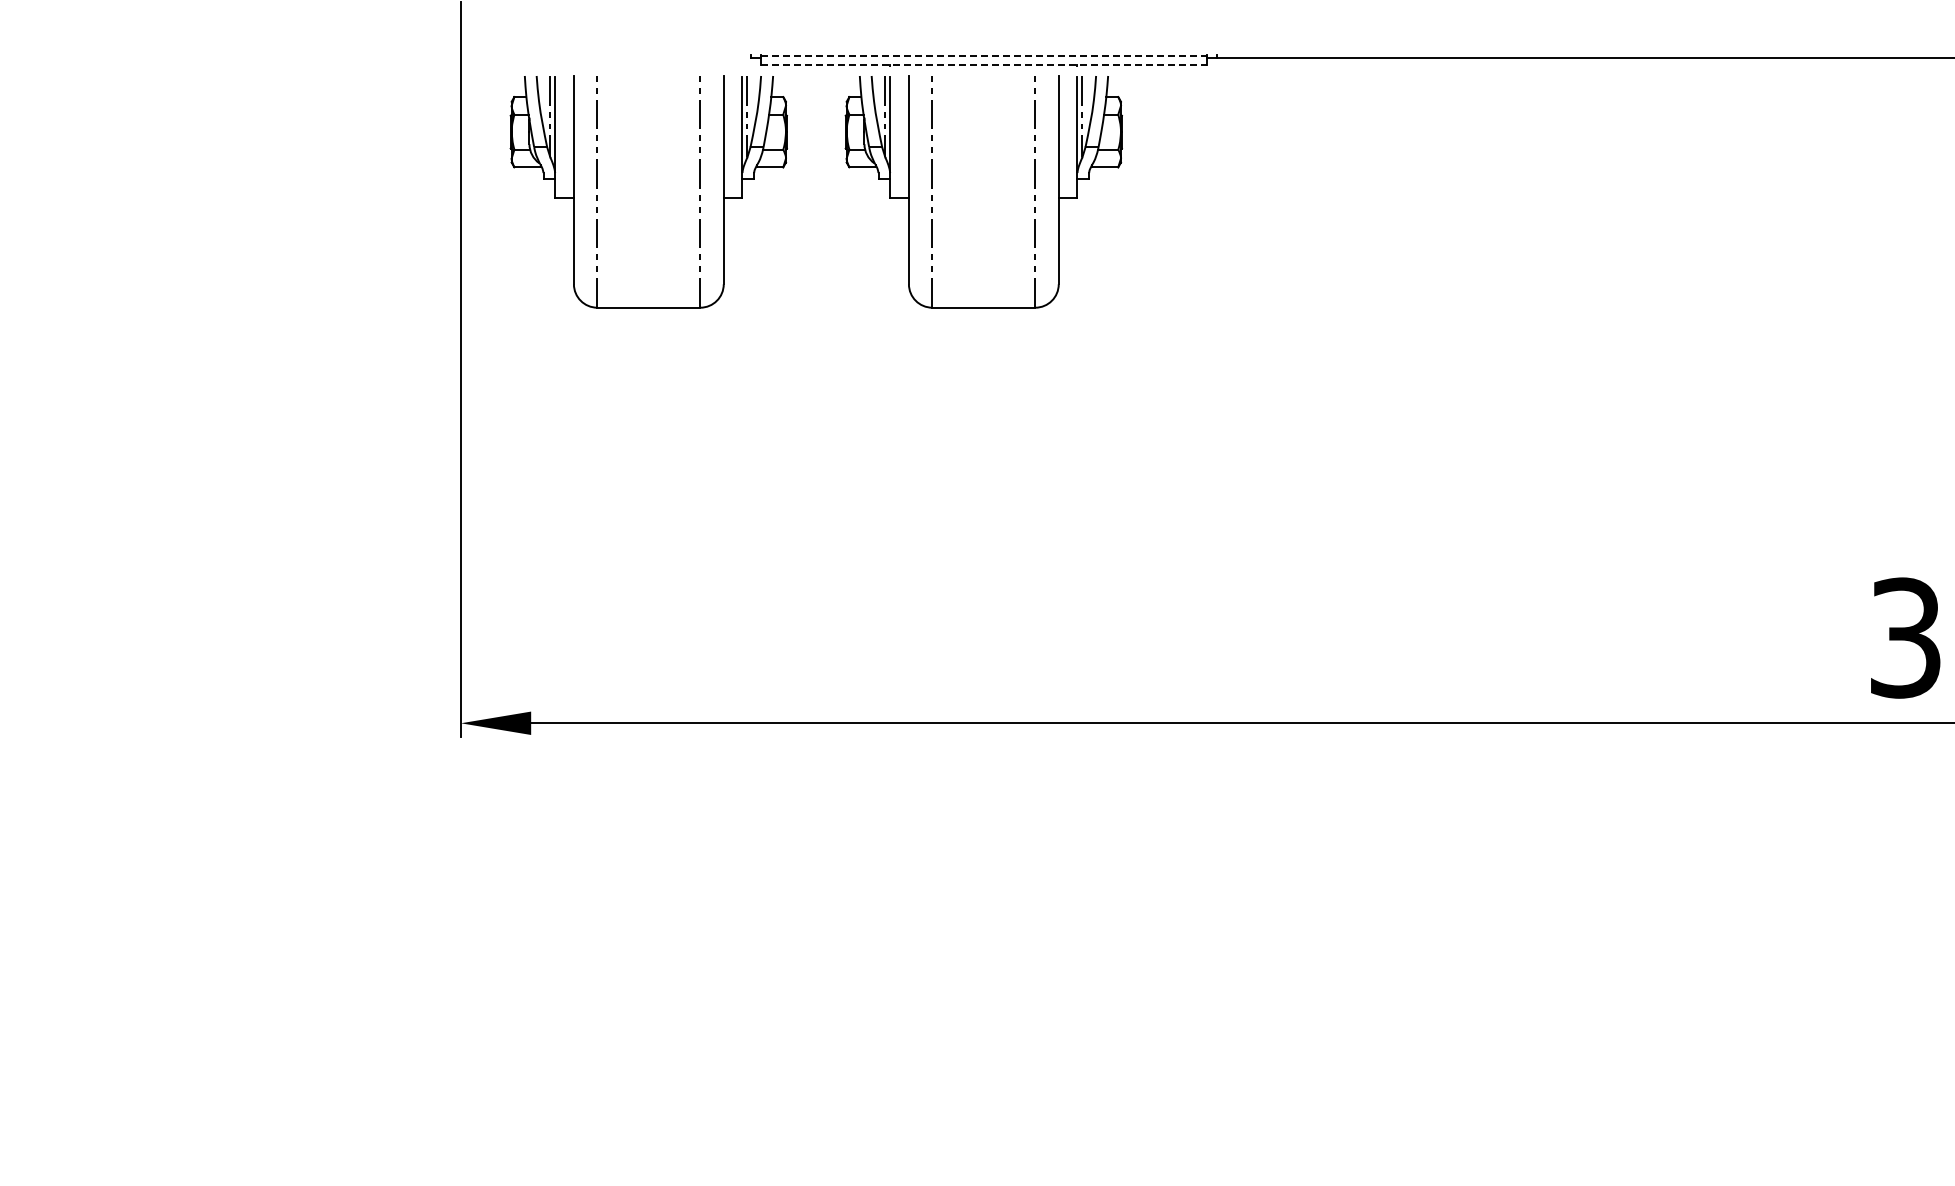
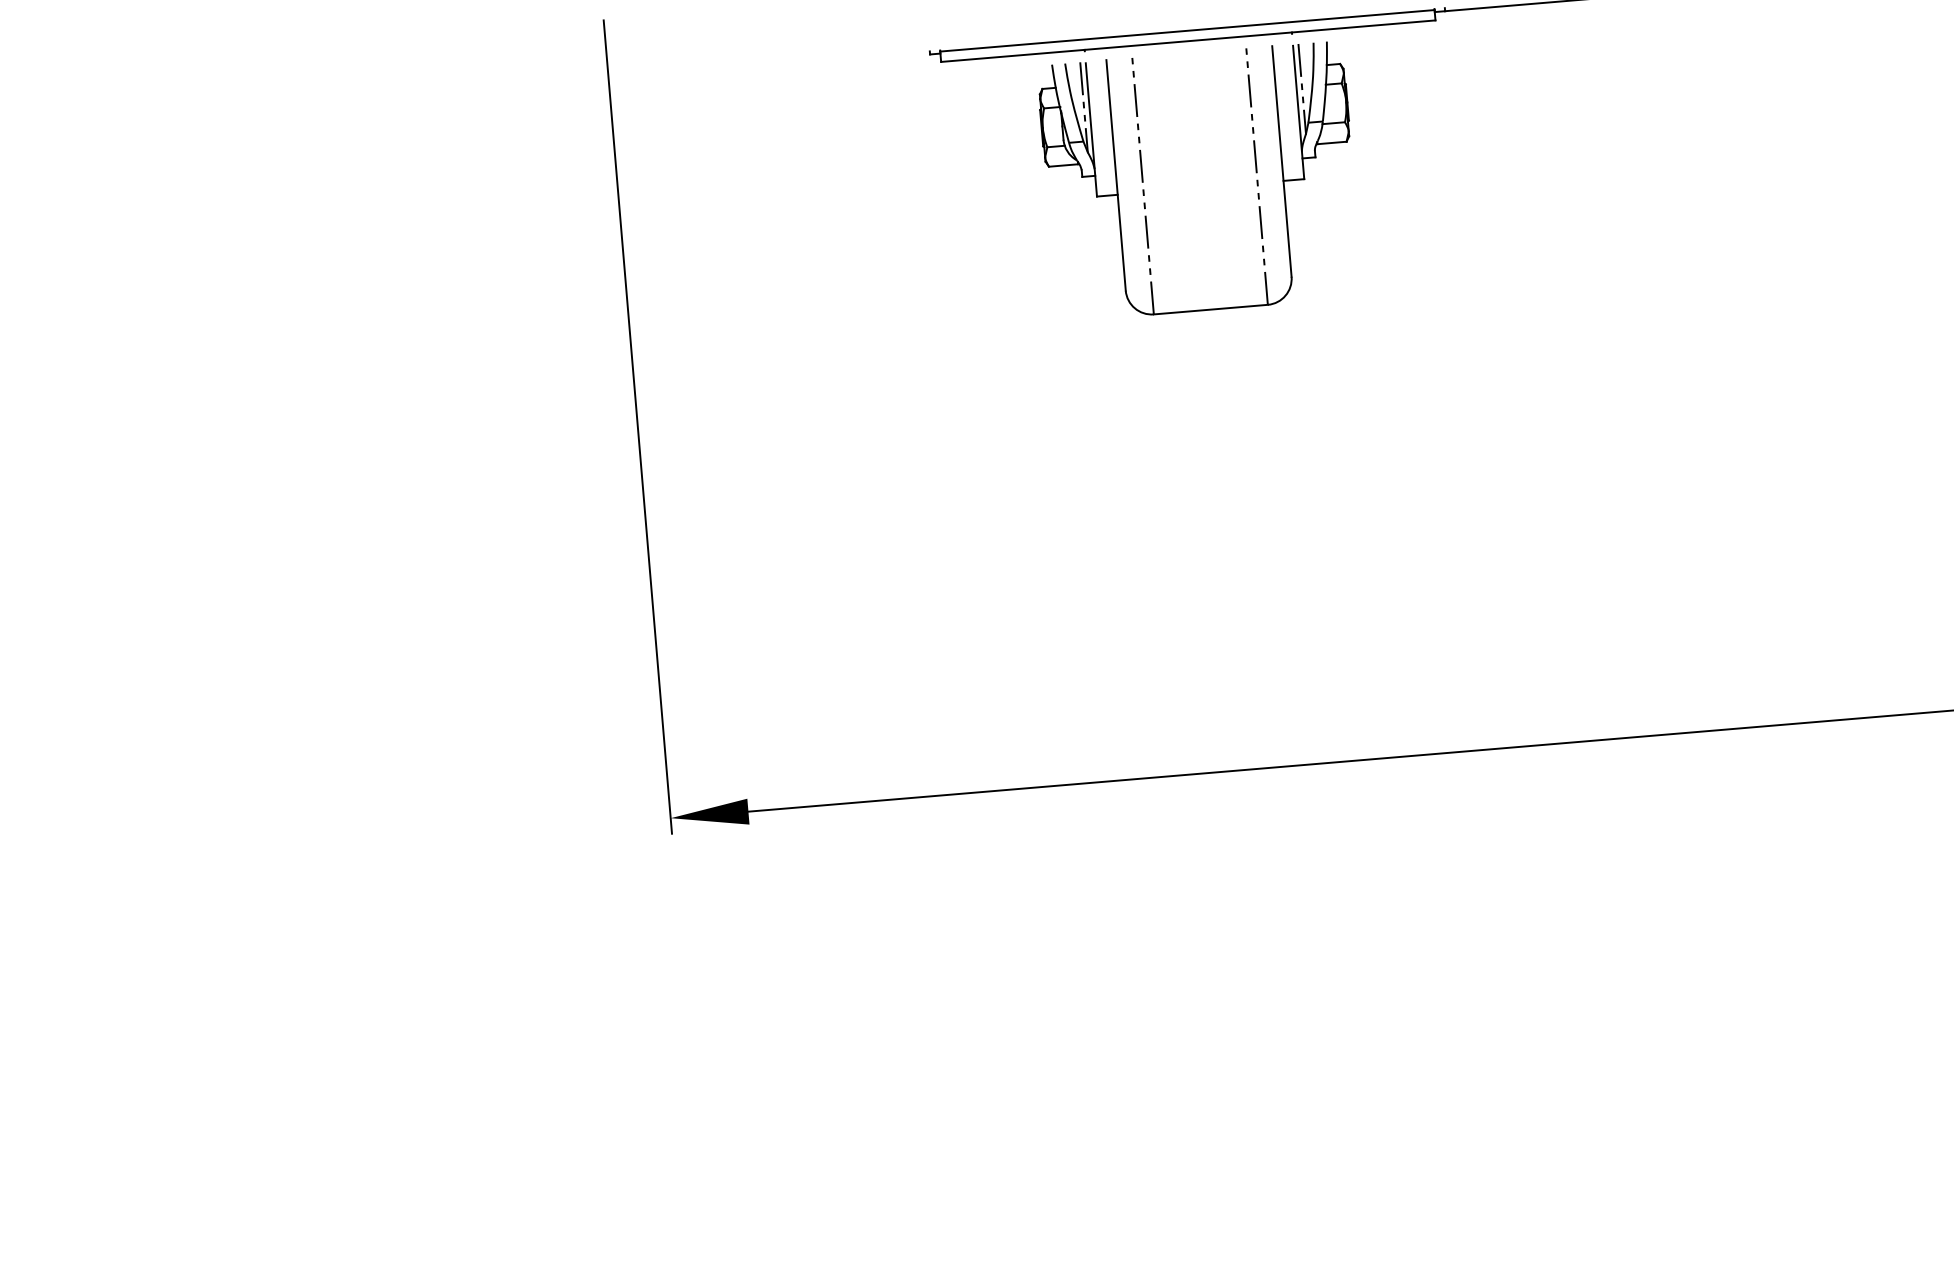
line: (984, 55) -> (1188, 30), dashed -> solid
line: (984, 65) -> (1189, 41), dashed -> solid
part: (597, 188) -> (772, 213), removed

